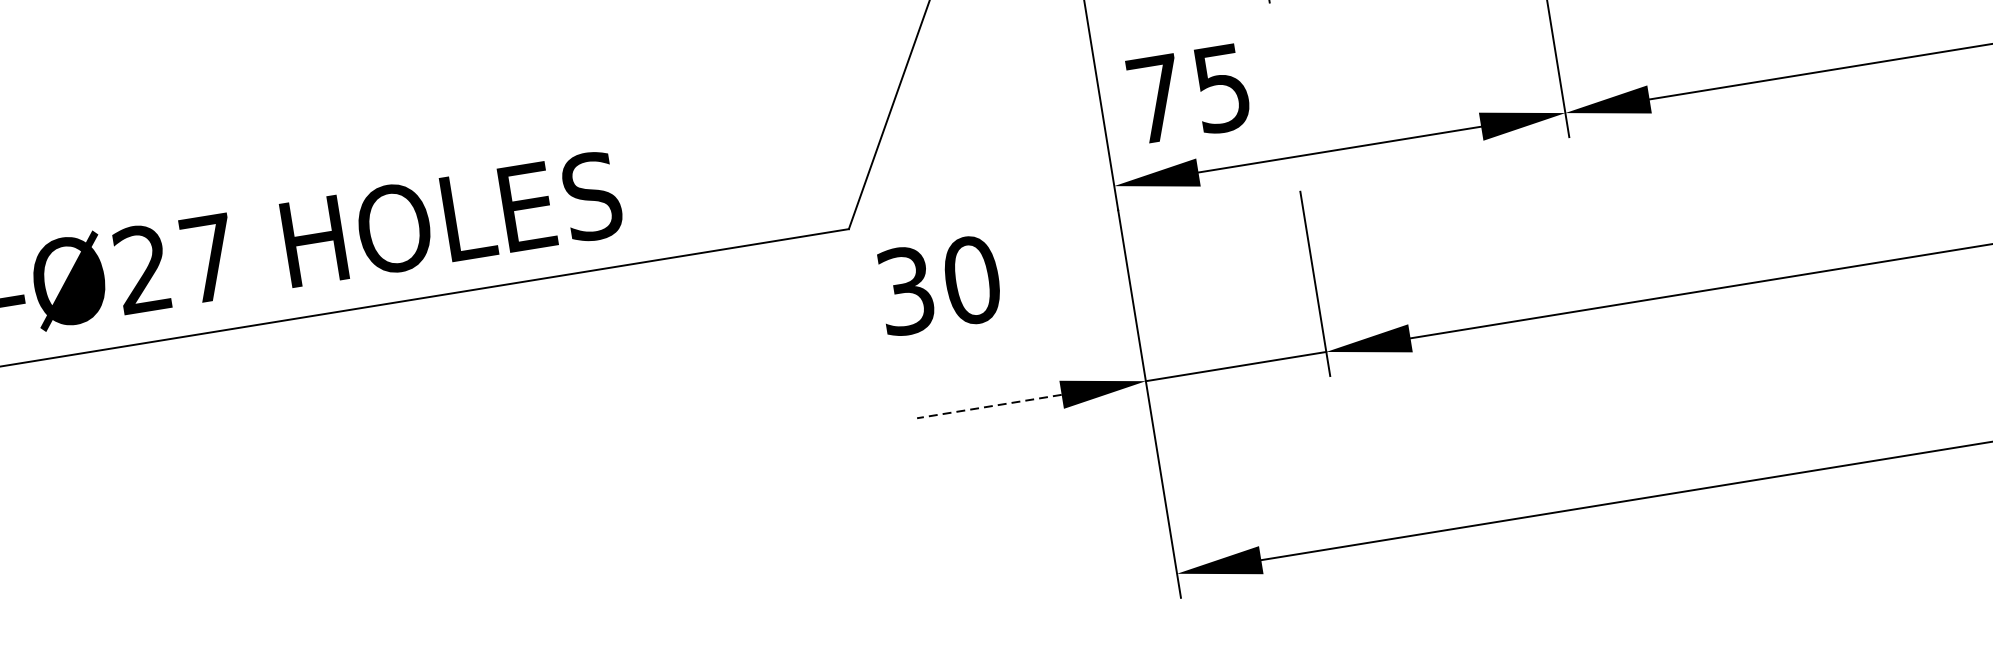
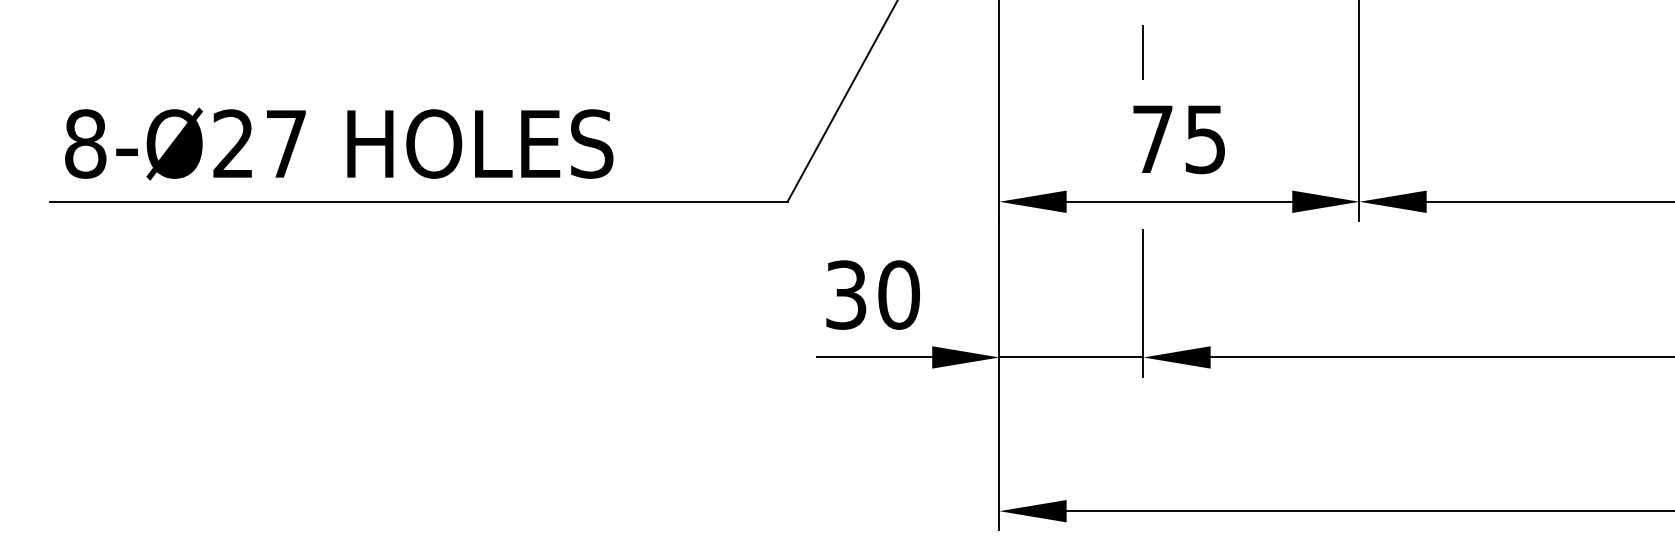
text: (1188, 94) -> (1178, 139), moved
text: (938, 284) -> (872, 294), moved
line: (989, 406) -> (874, 357), dashed -> solid

